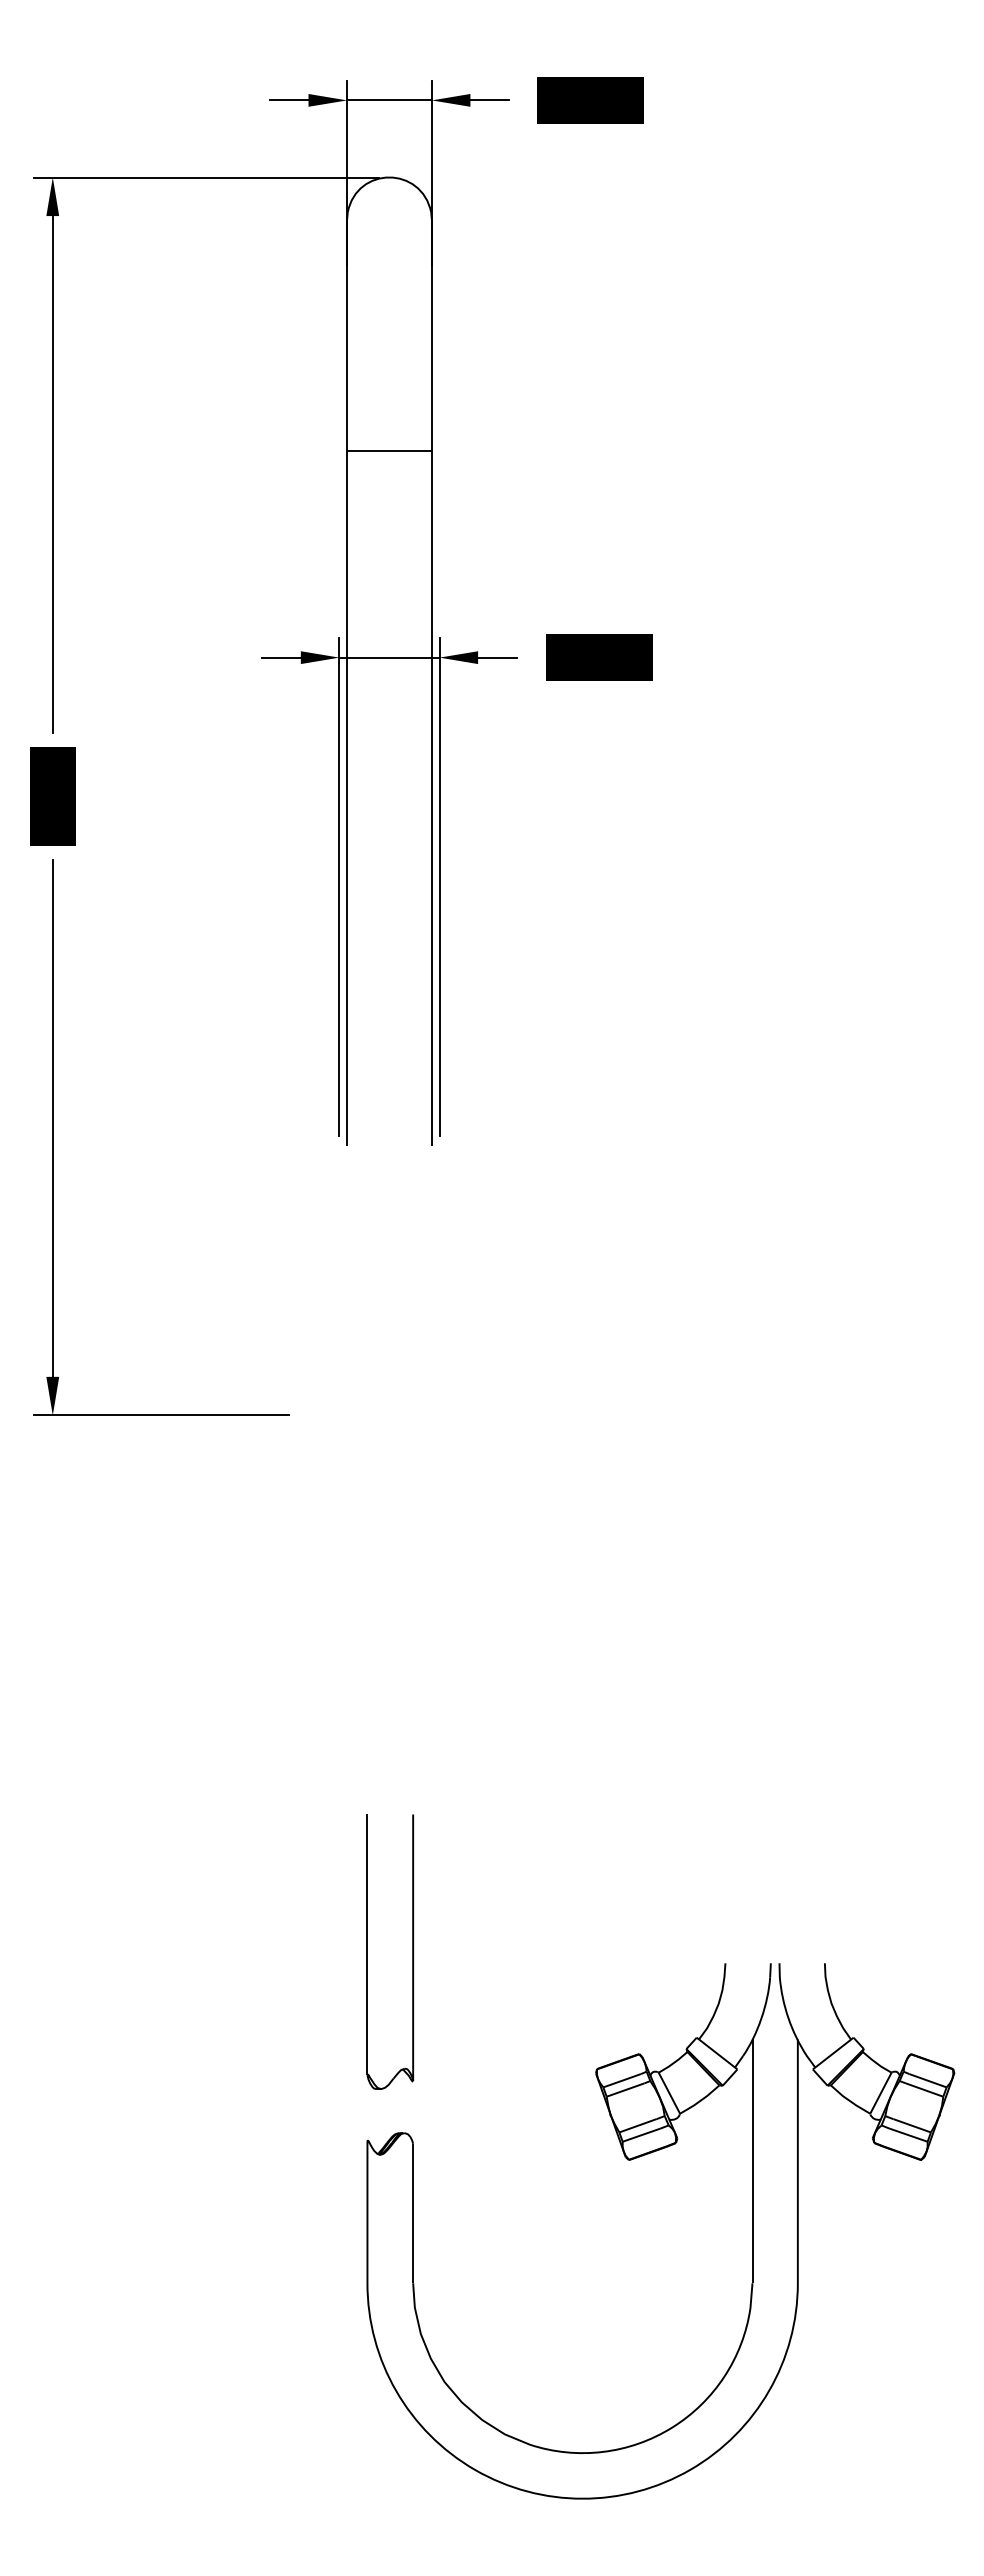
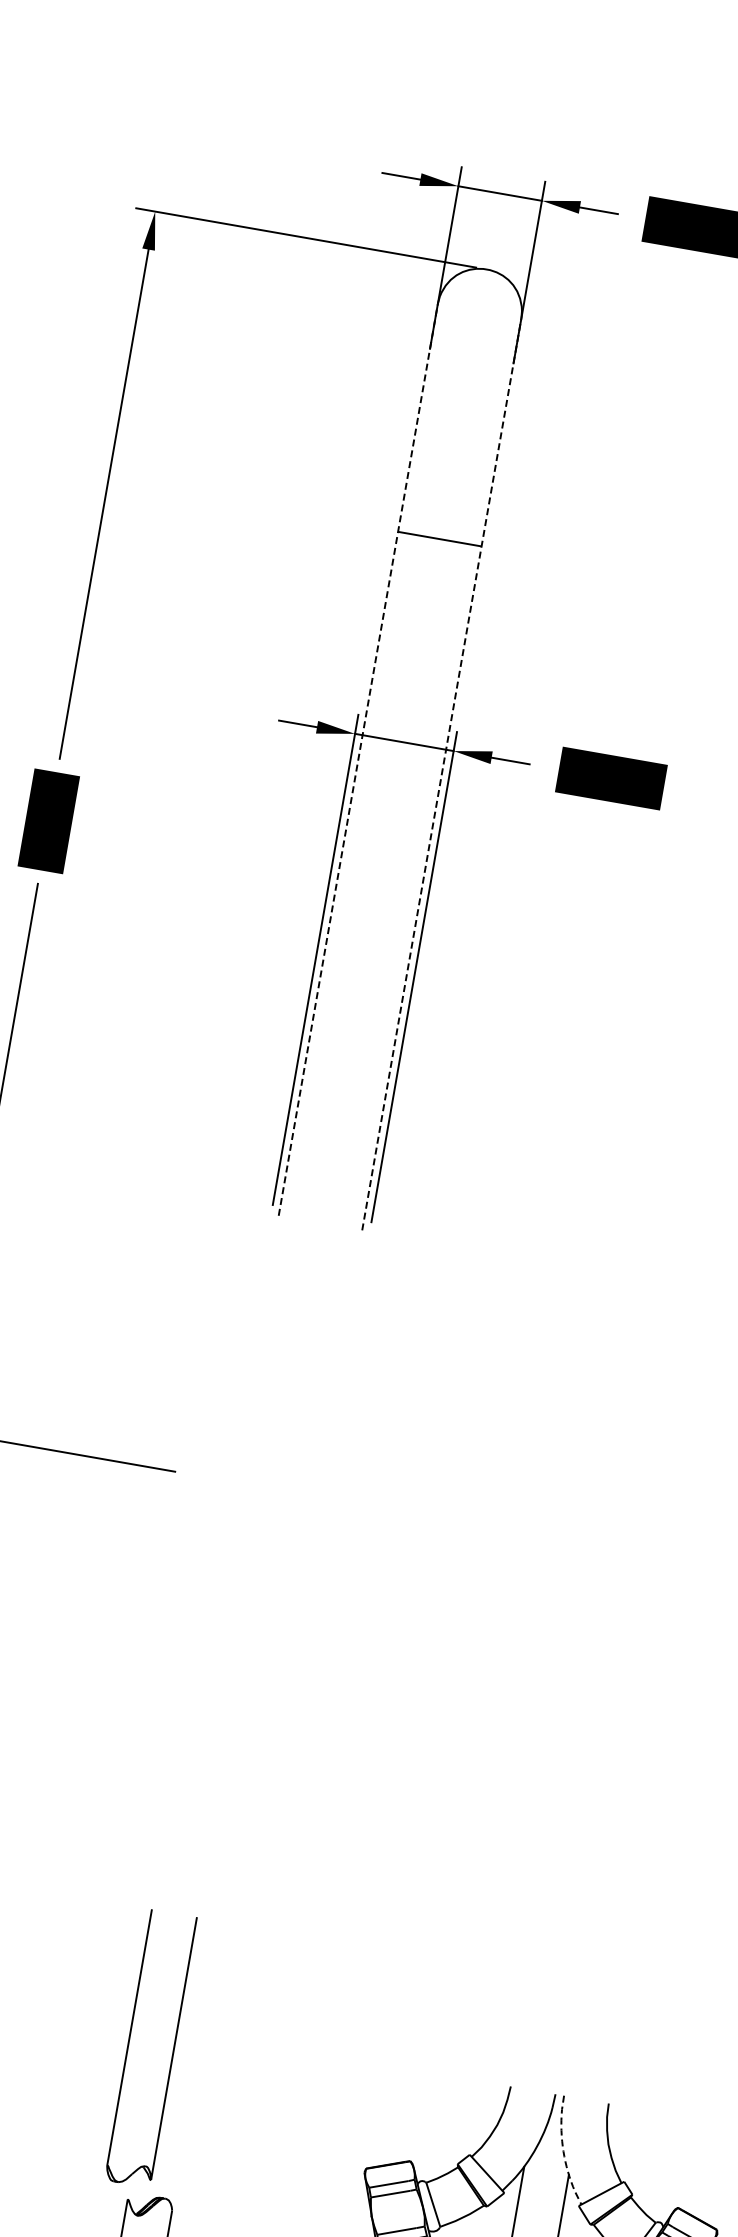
line: (347, 682) -> (358, 759), solid -> dashed
line: (431, 682) -> (441, 774), solid -> dashed
part: (412, 1951) -> (172, 2052), moved
line: (788, 2018) -> (563, 2151), solid -> dashed

